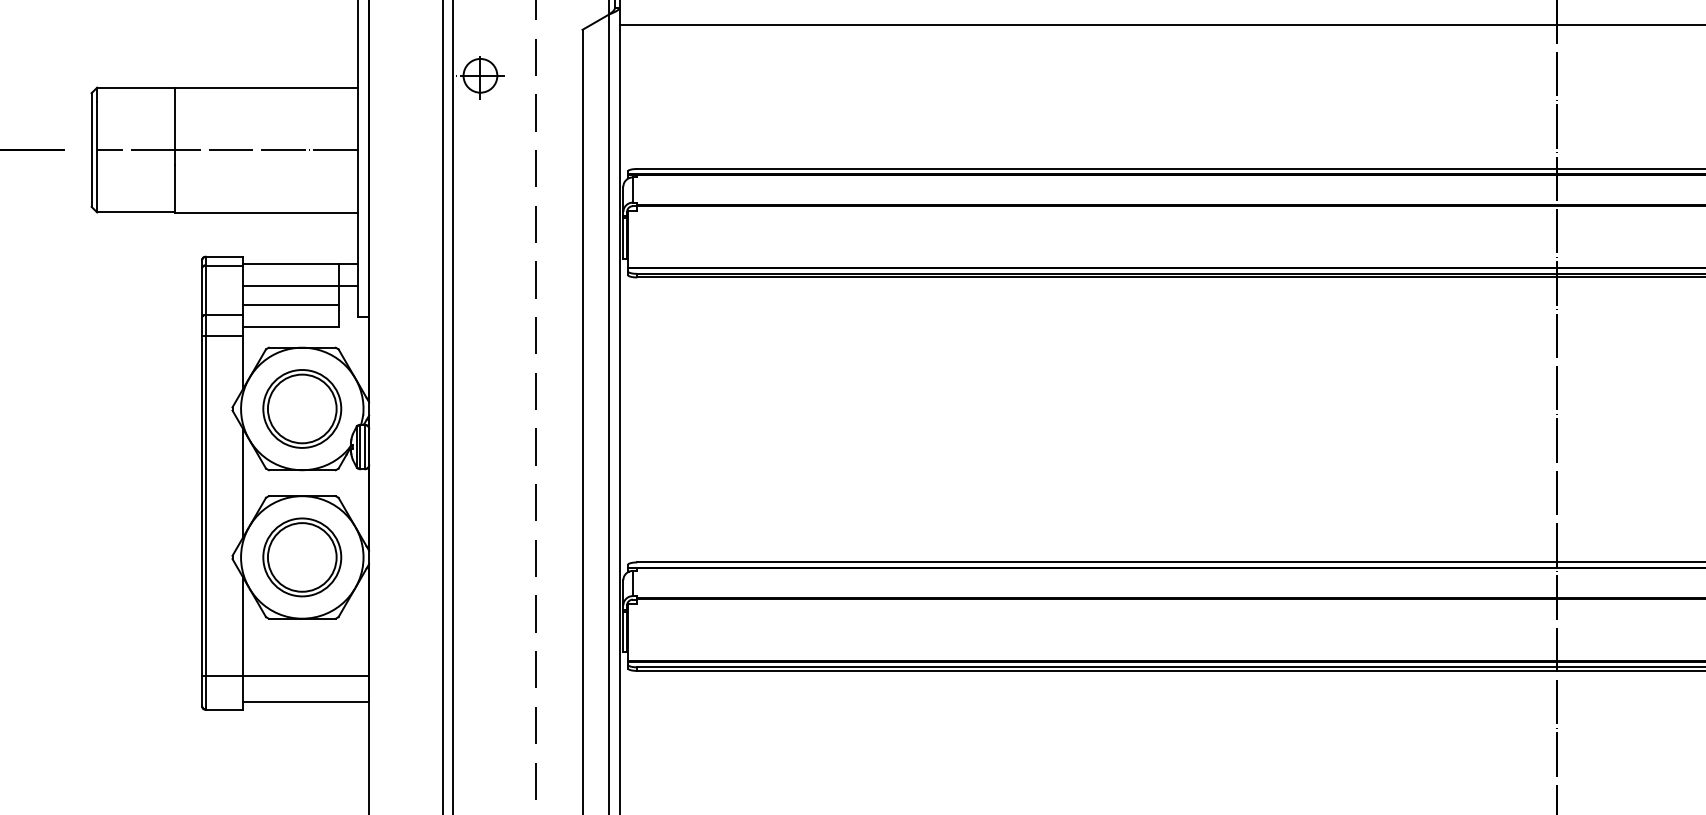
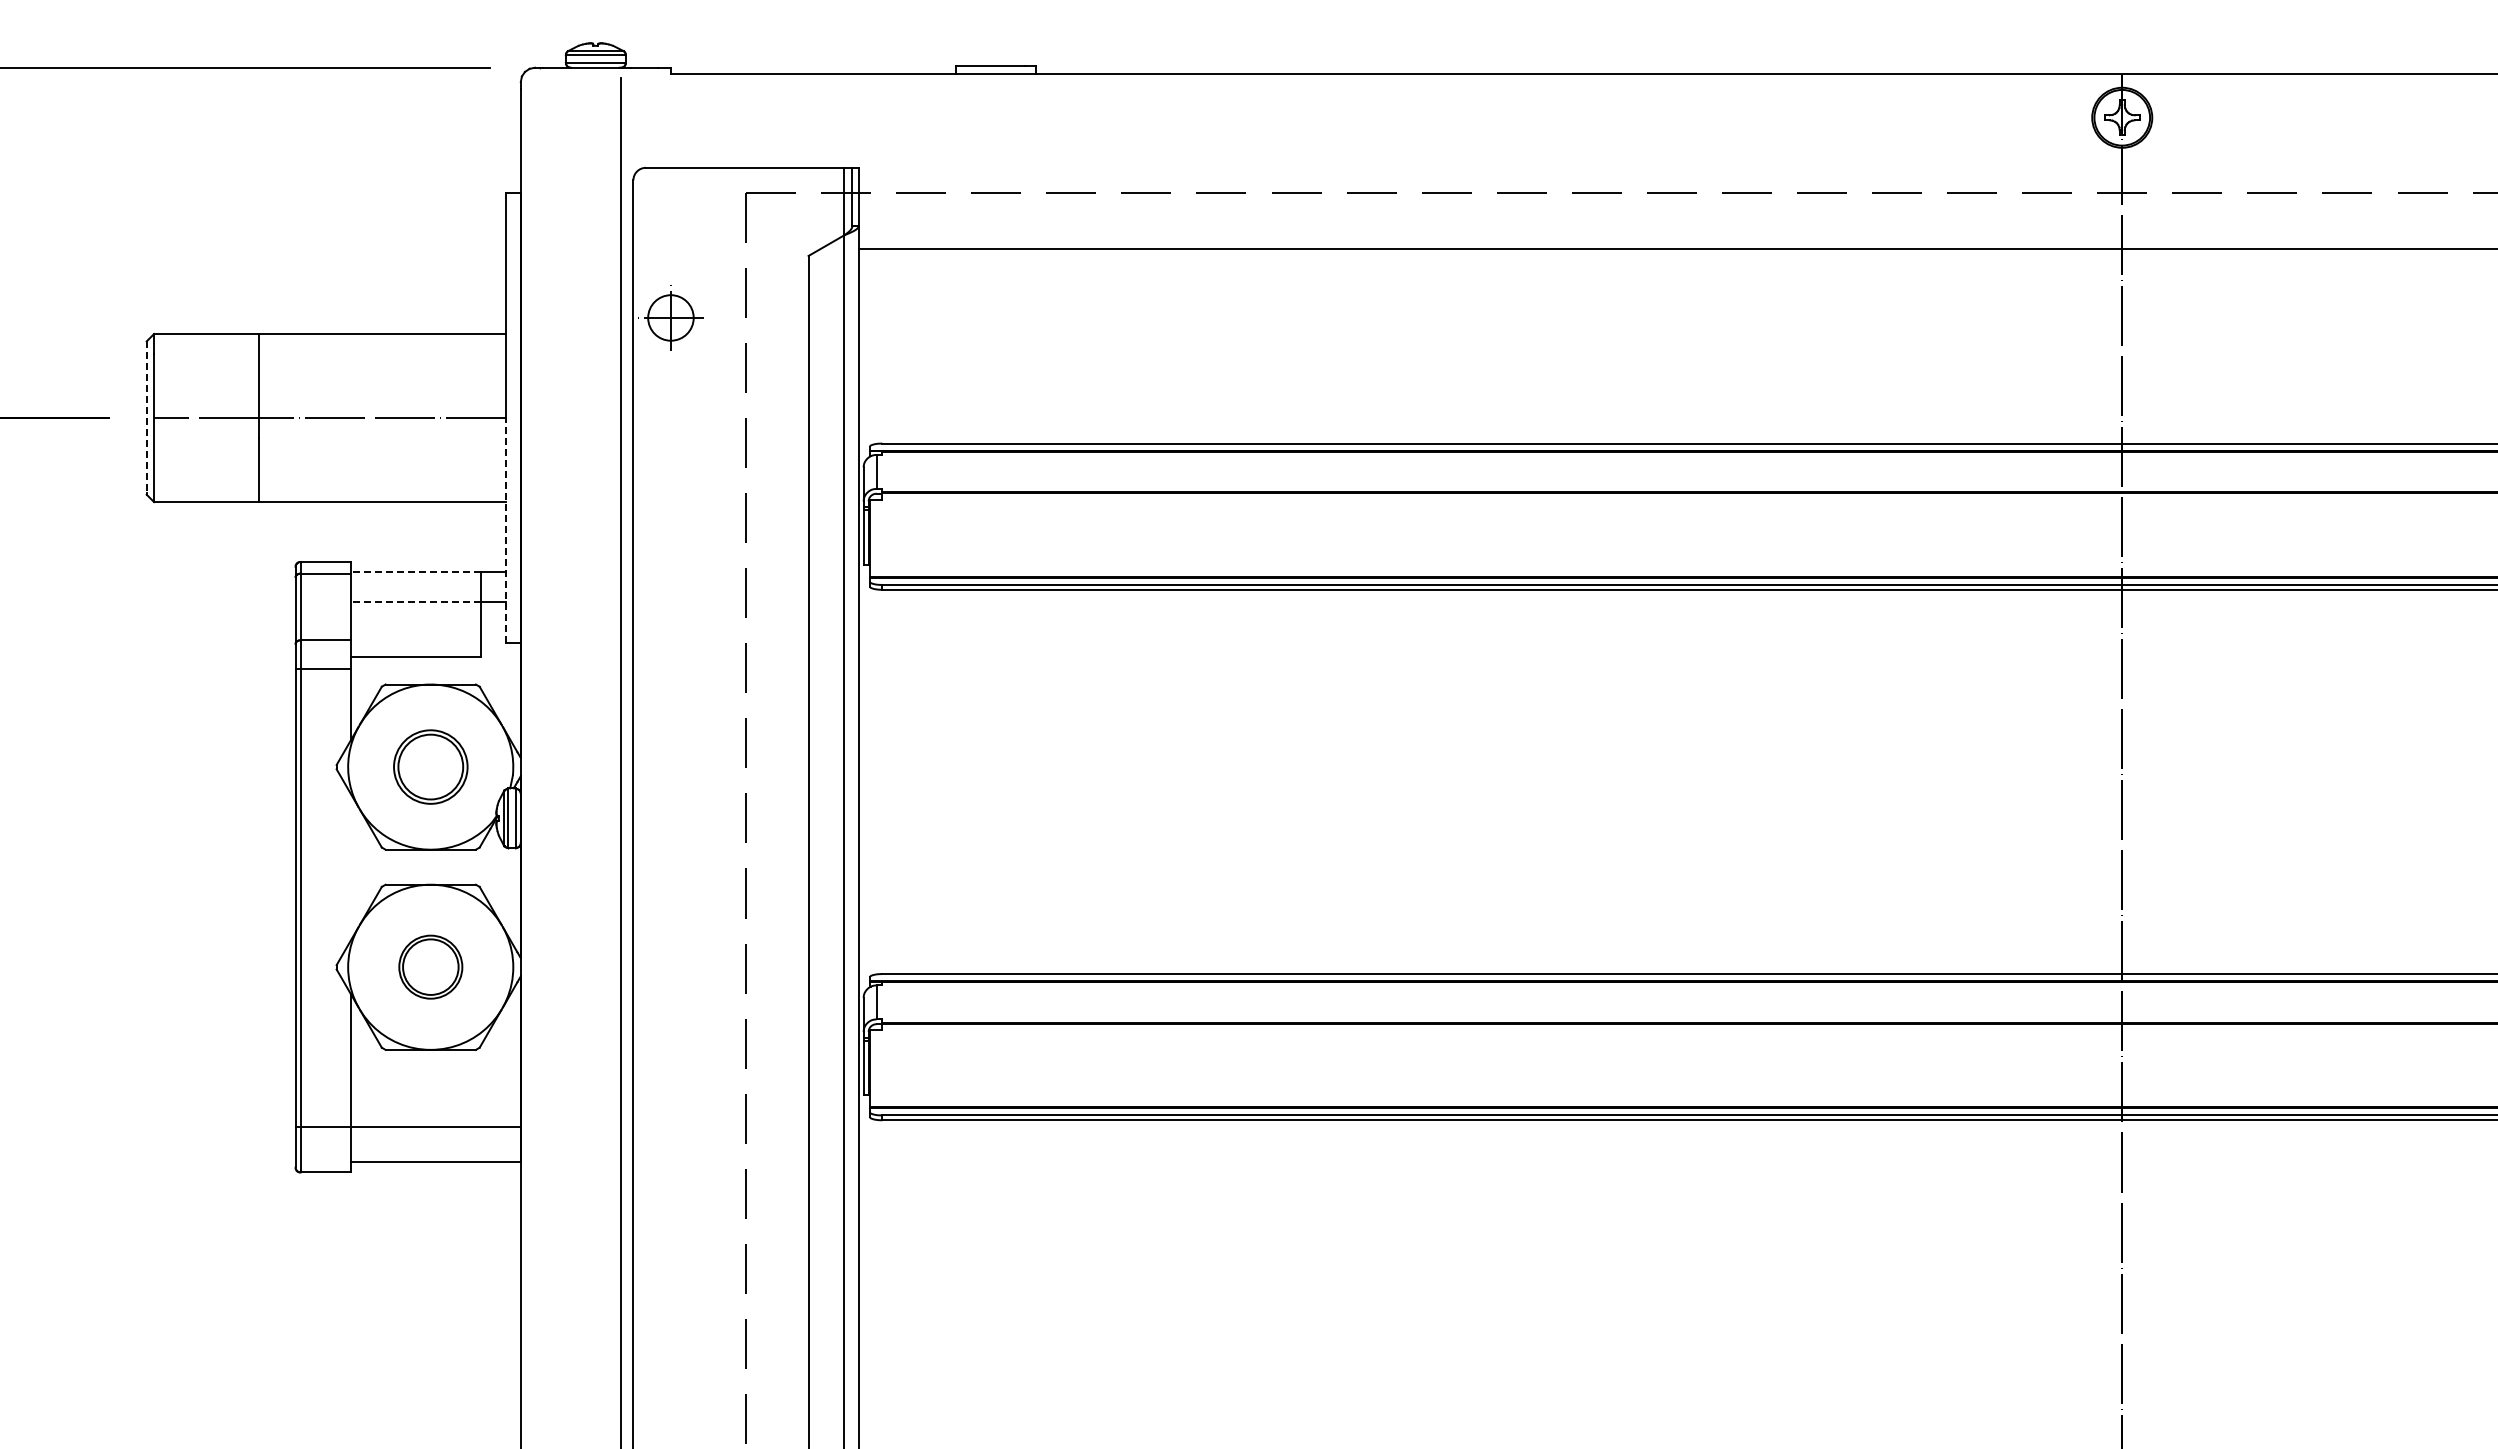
line: (91, 149) -> (146, 417), solid -> dashed
line: (357, 233) -> (505, 530), solid -> dashed
line: (290, 263) -> (415, 571), solid -> dashed
line: (290, 286) -> (415, 601), solid -> dashed
line: (290, 305) -> (415, 627), removed
part: (302, 408) -> (430, 766), size x0.7
line: (242, 482) -> (350, 866), removed
part: (302, 556) -> (430, 966), size x0.6

